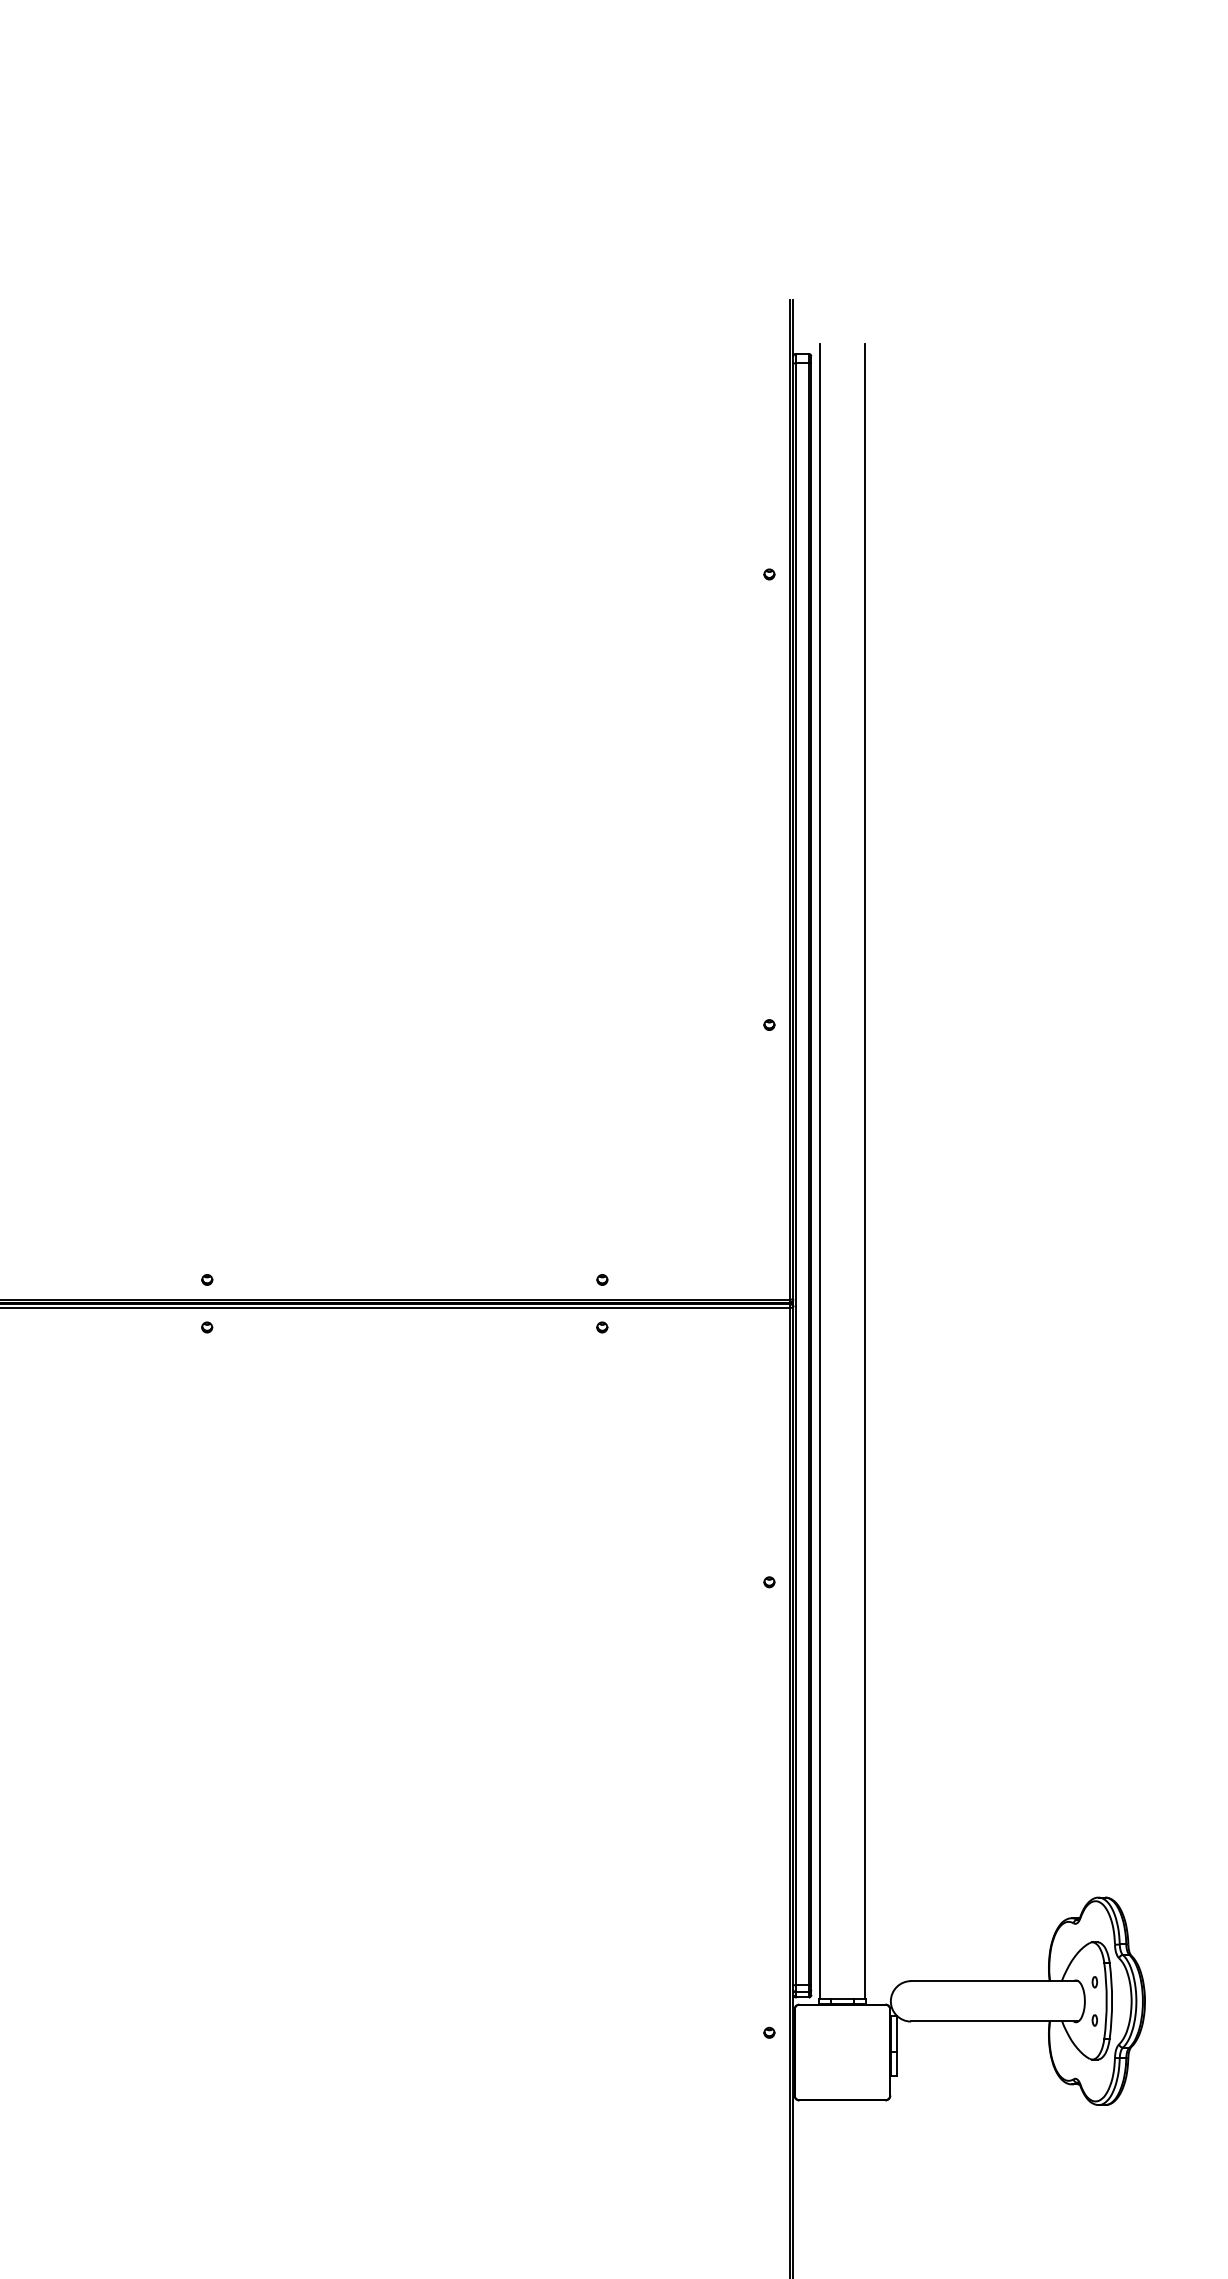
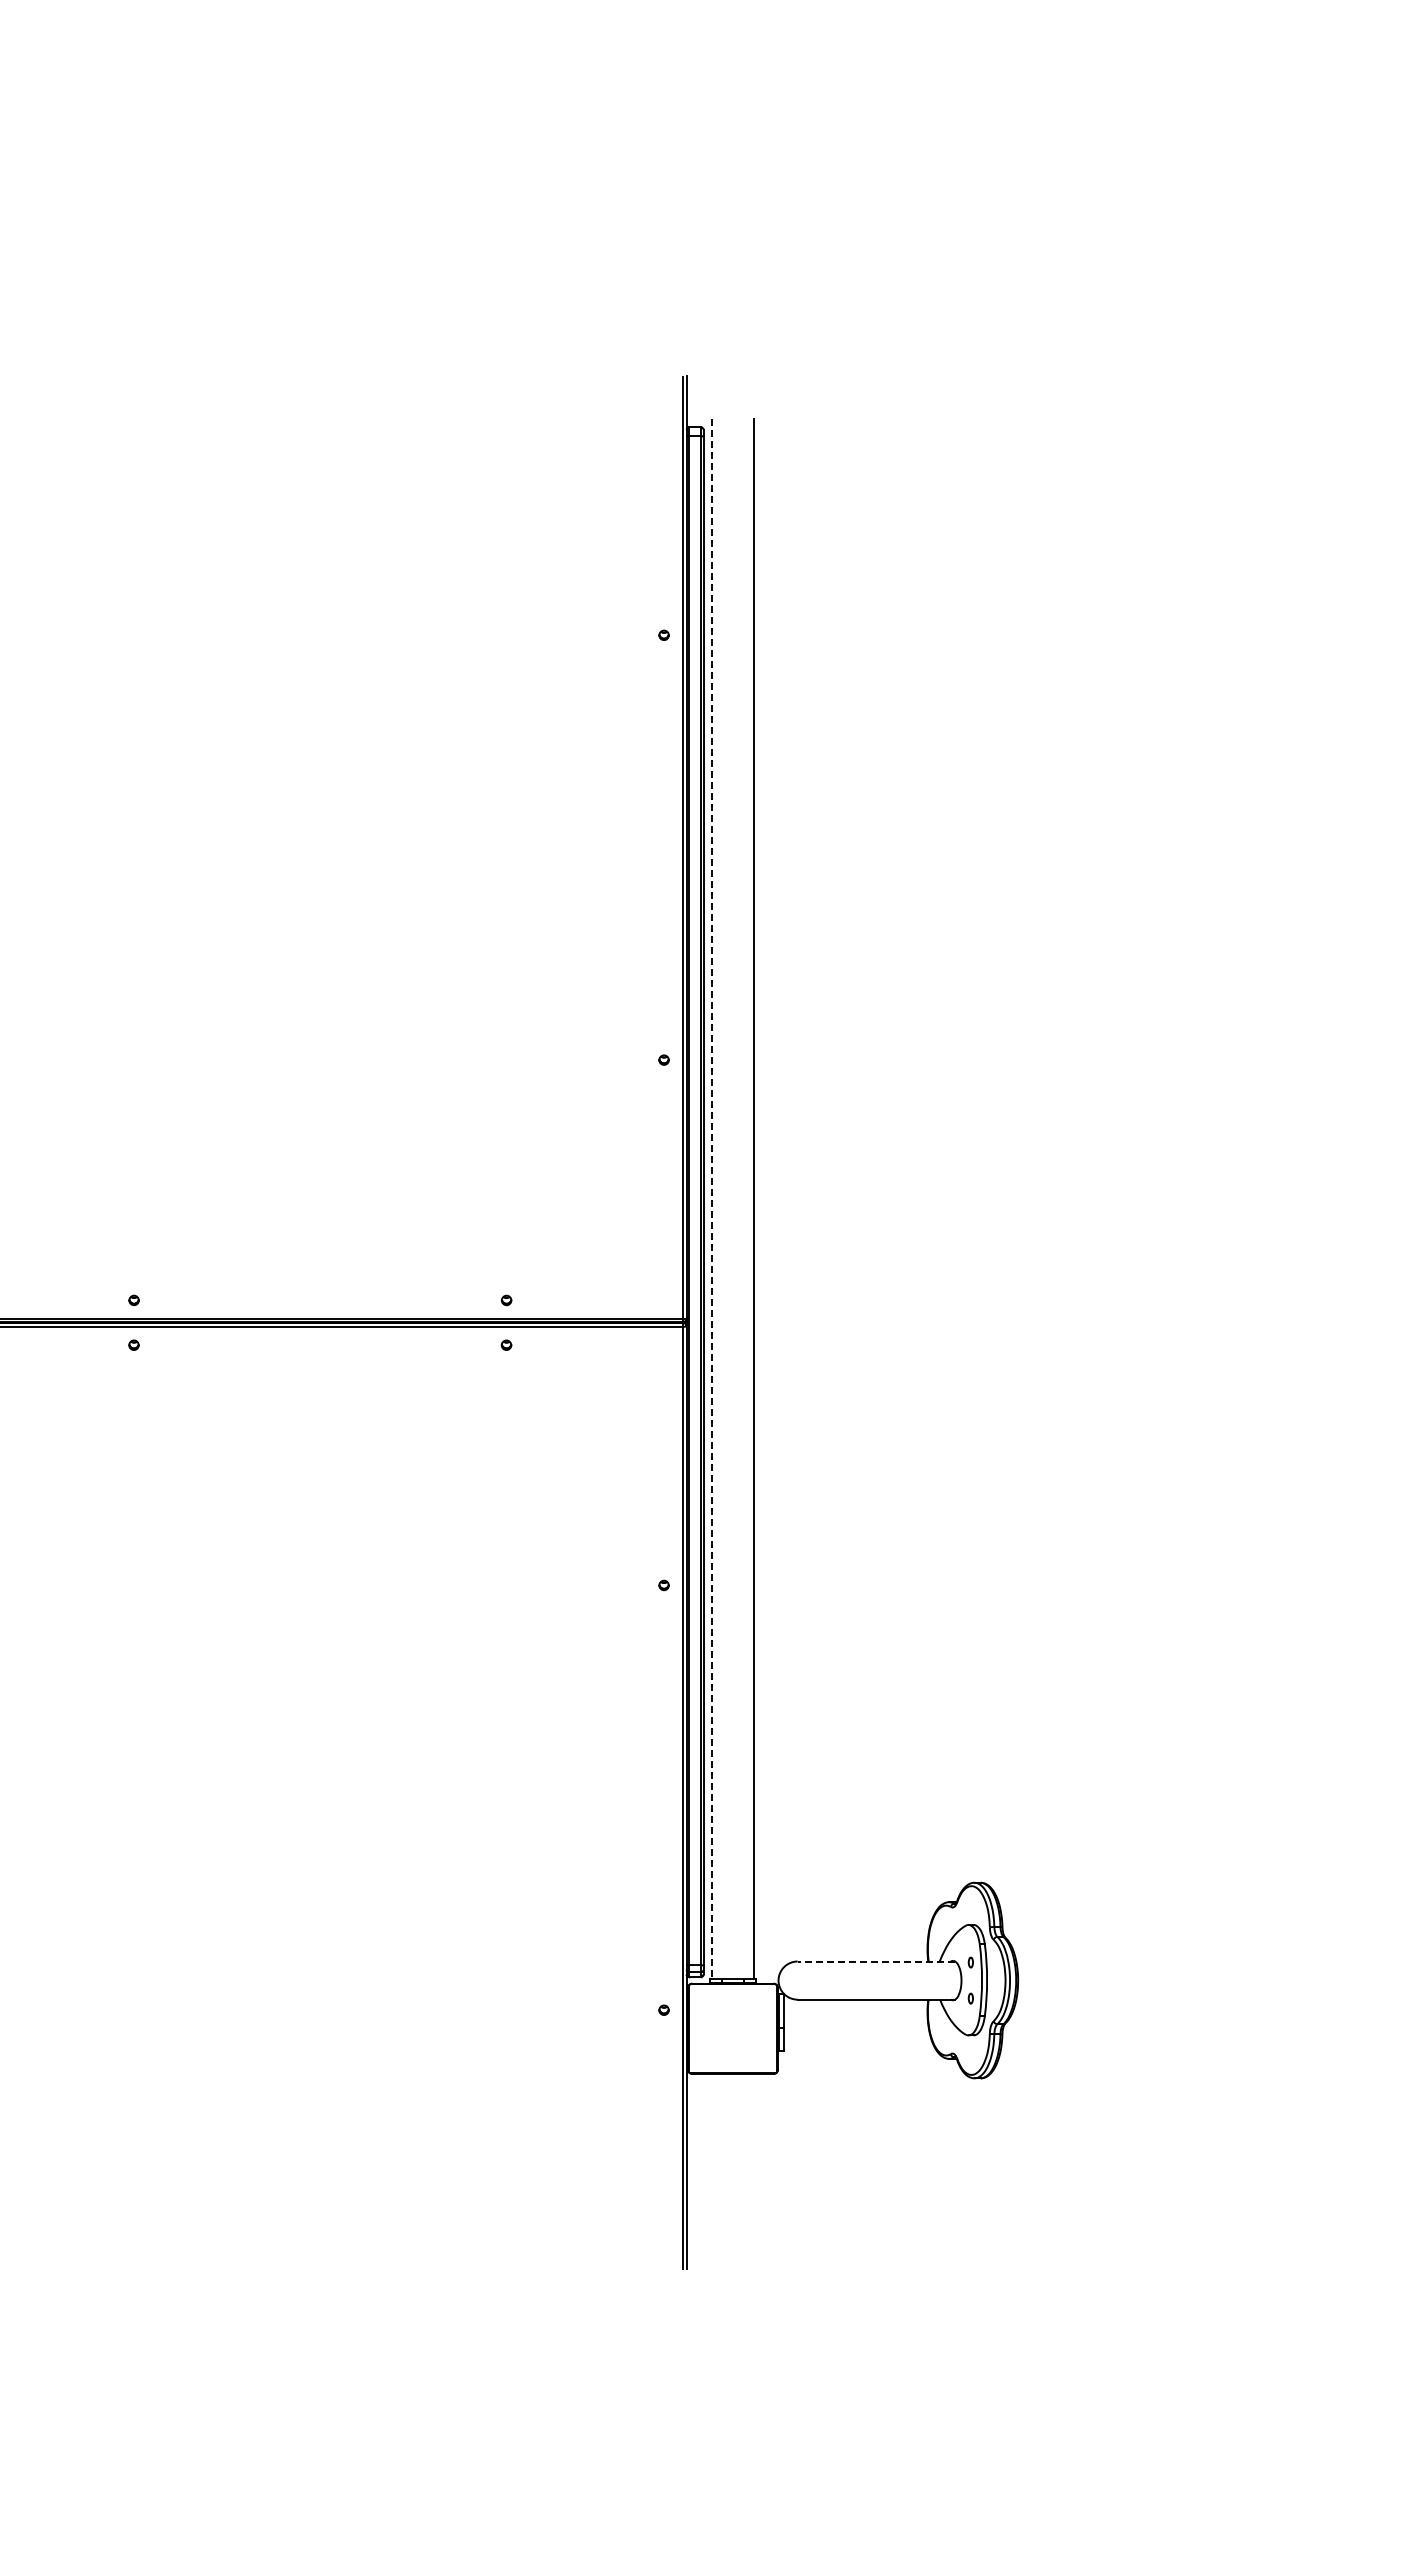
line: (819, 1172) -> (711, 1199), solid -> dashed
line: (994, 1981) -> (876, 1961), solid -> dashed

